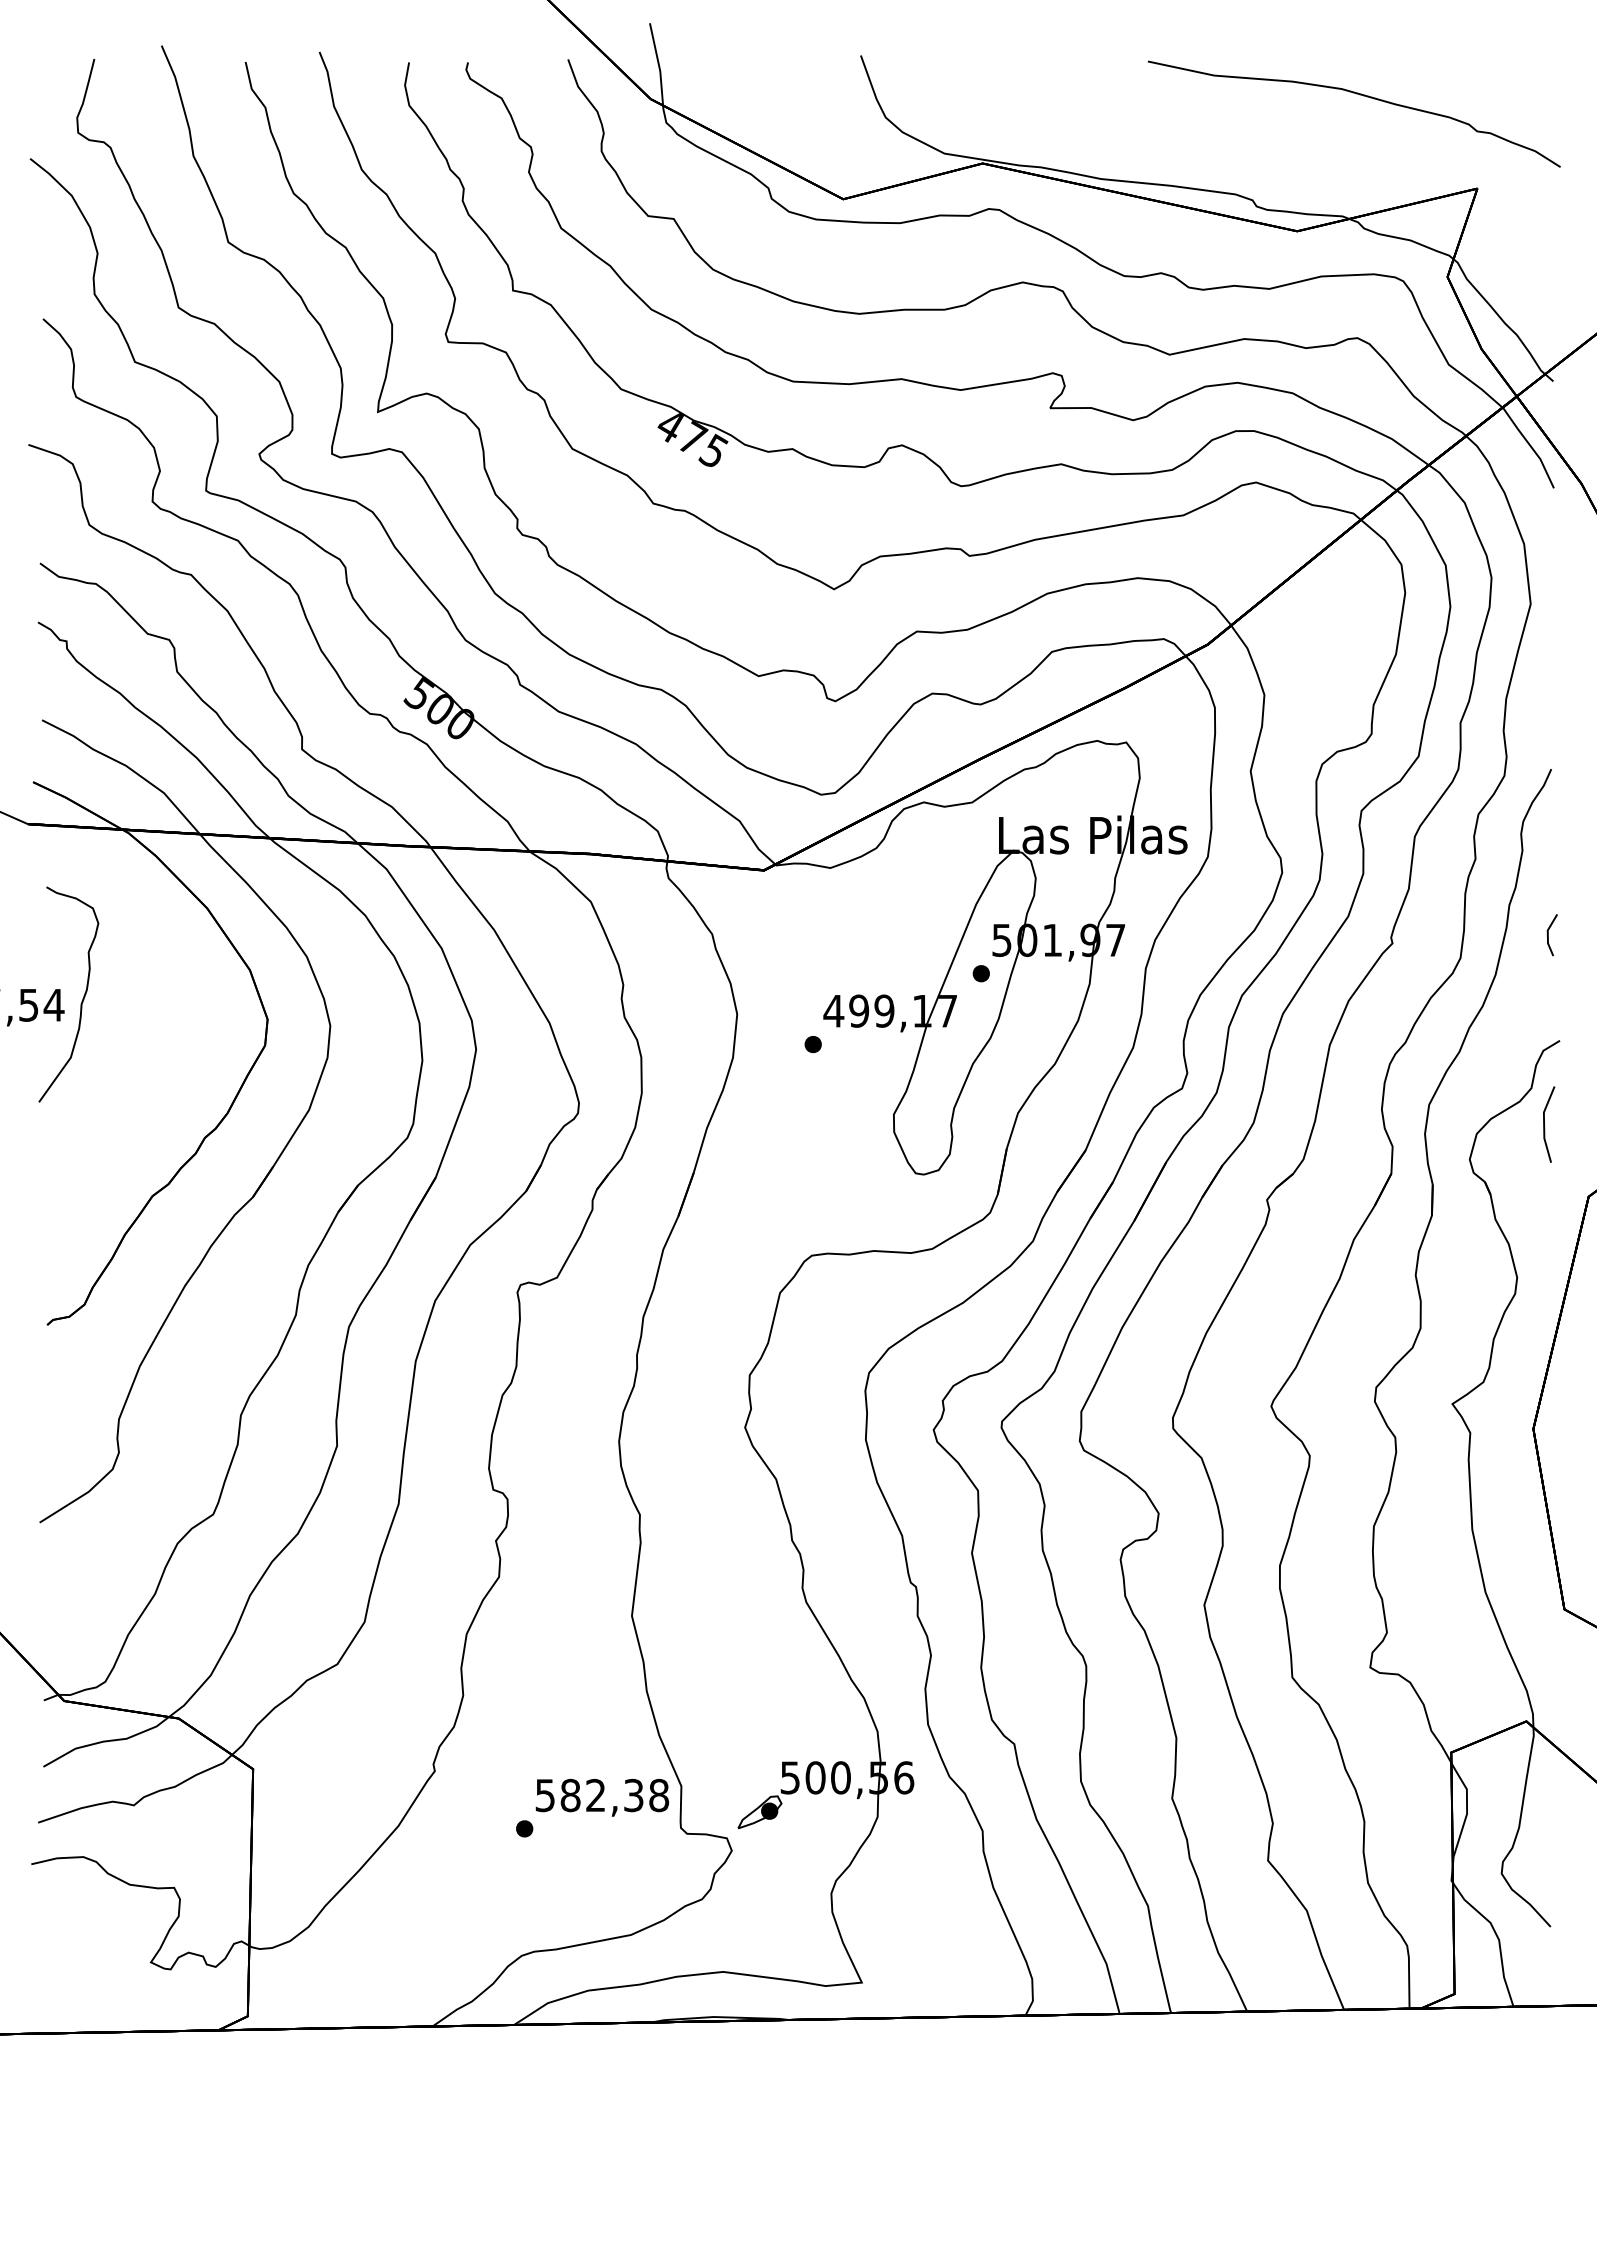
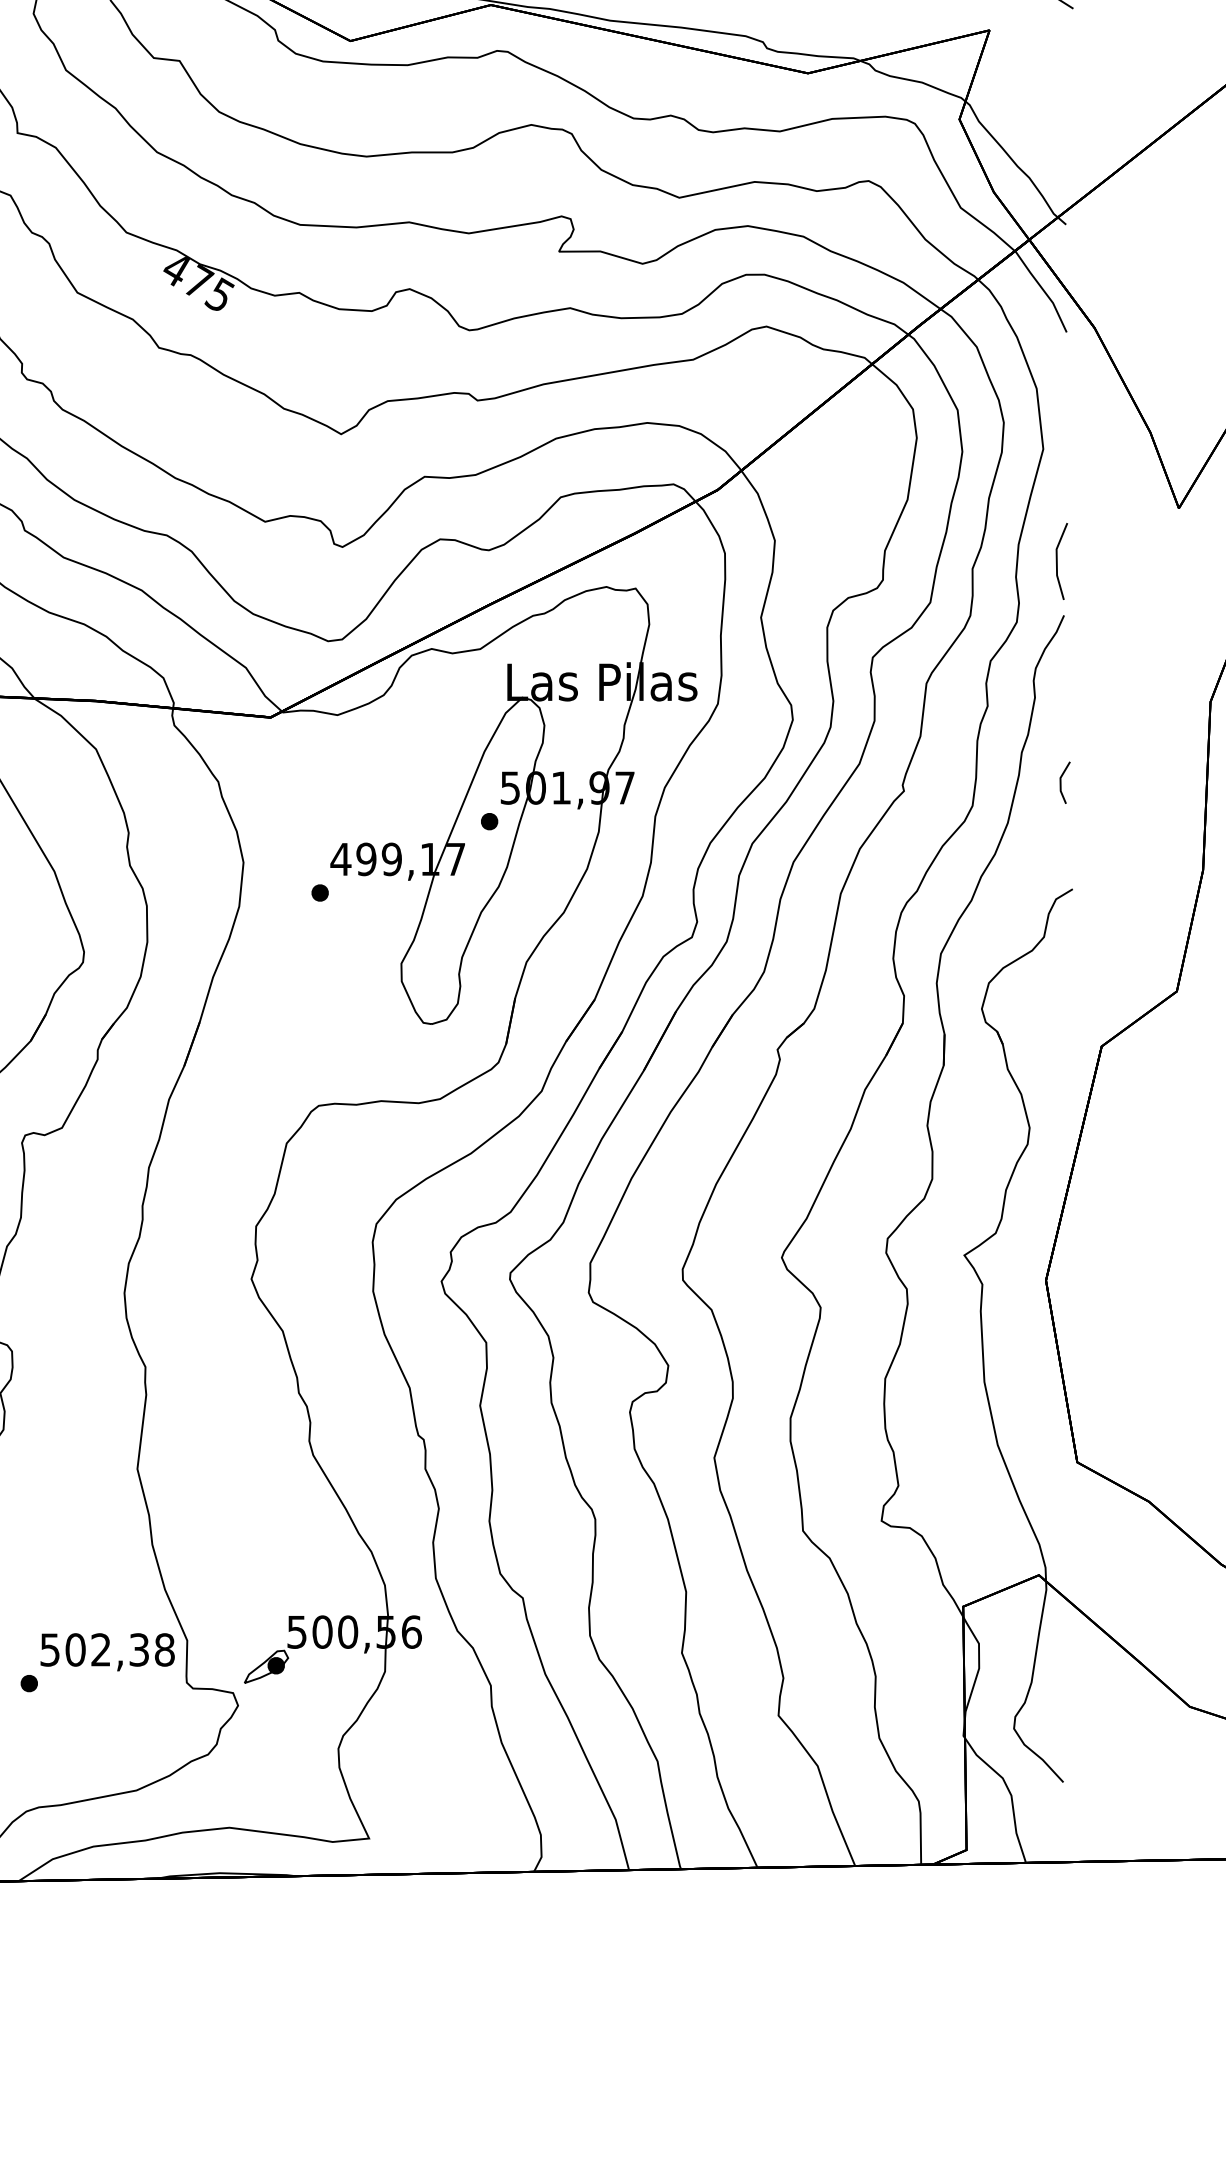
line: (1544, 1124) -> (1057, 561), moved
text: (570, 1795) -> (75, 1649), 582,38 -> 502,38

